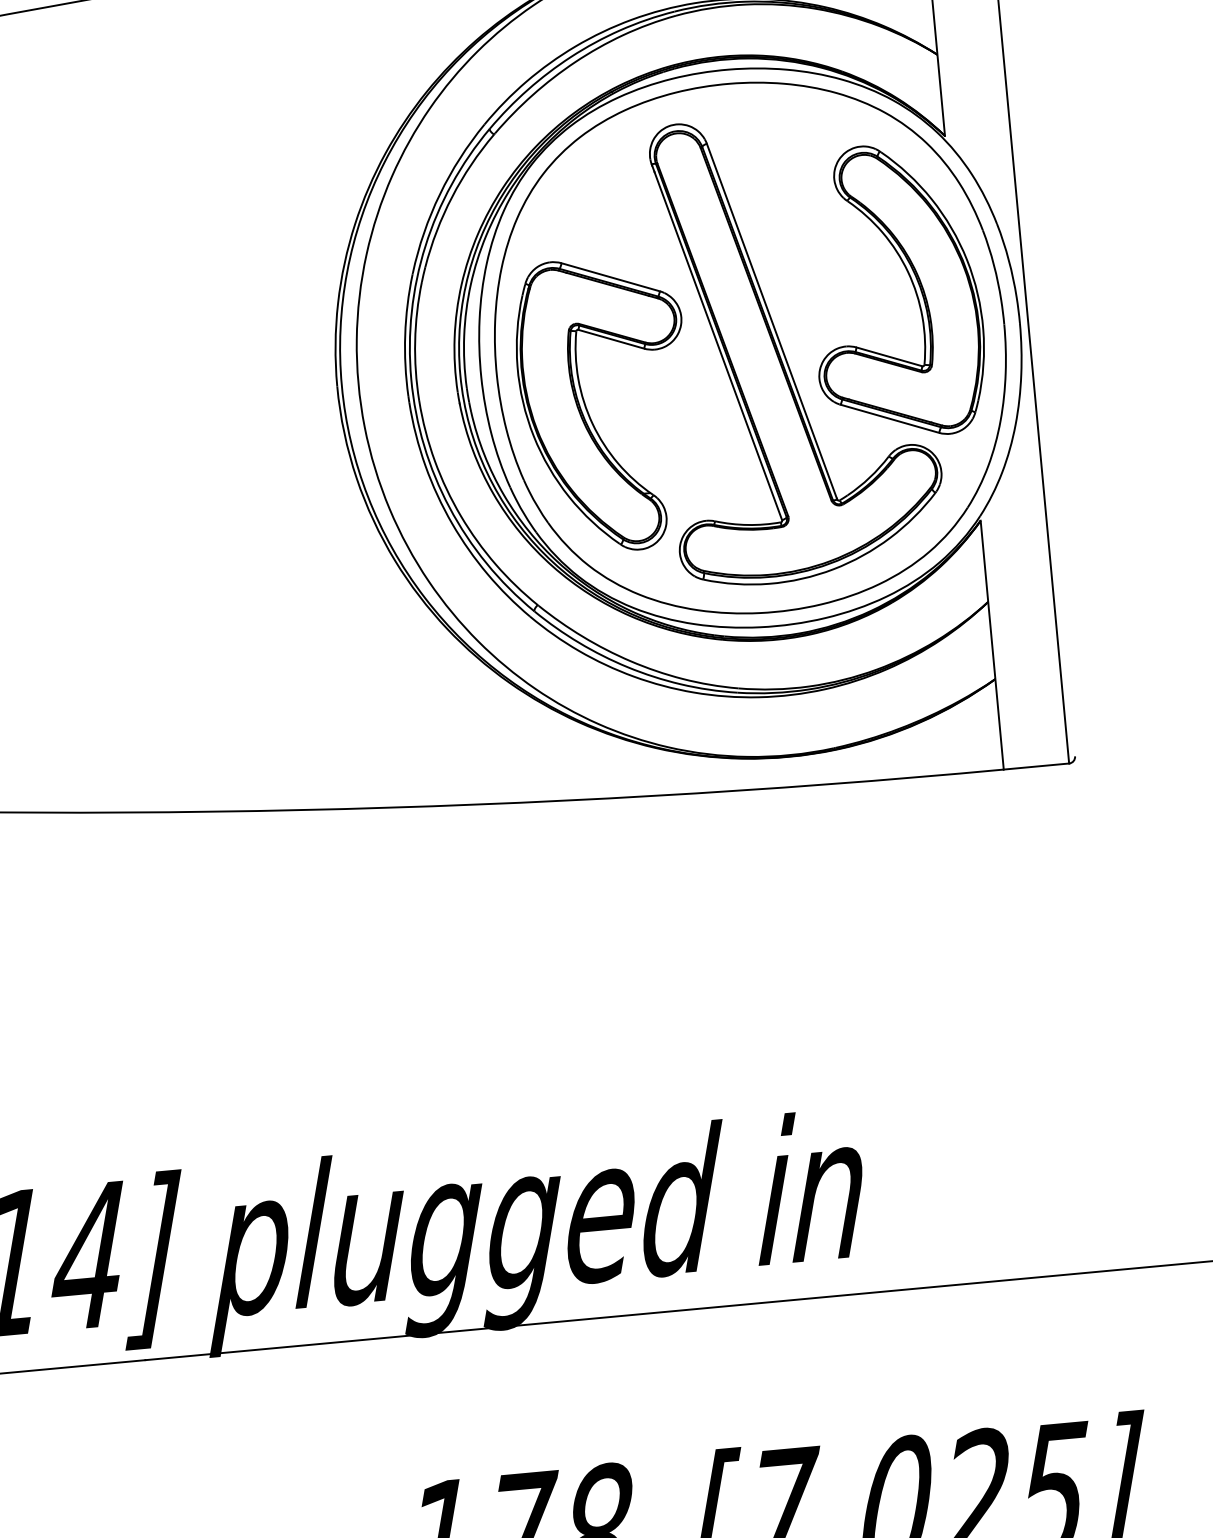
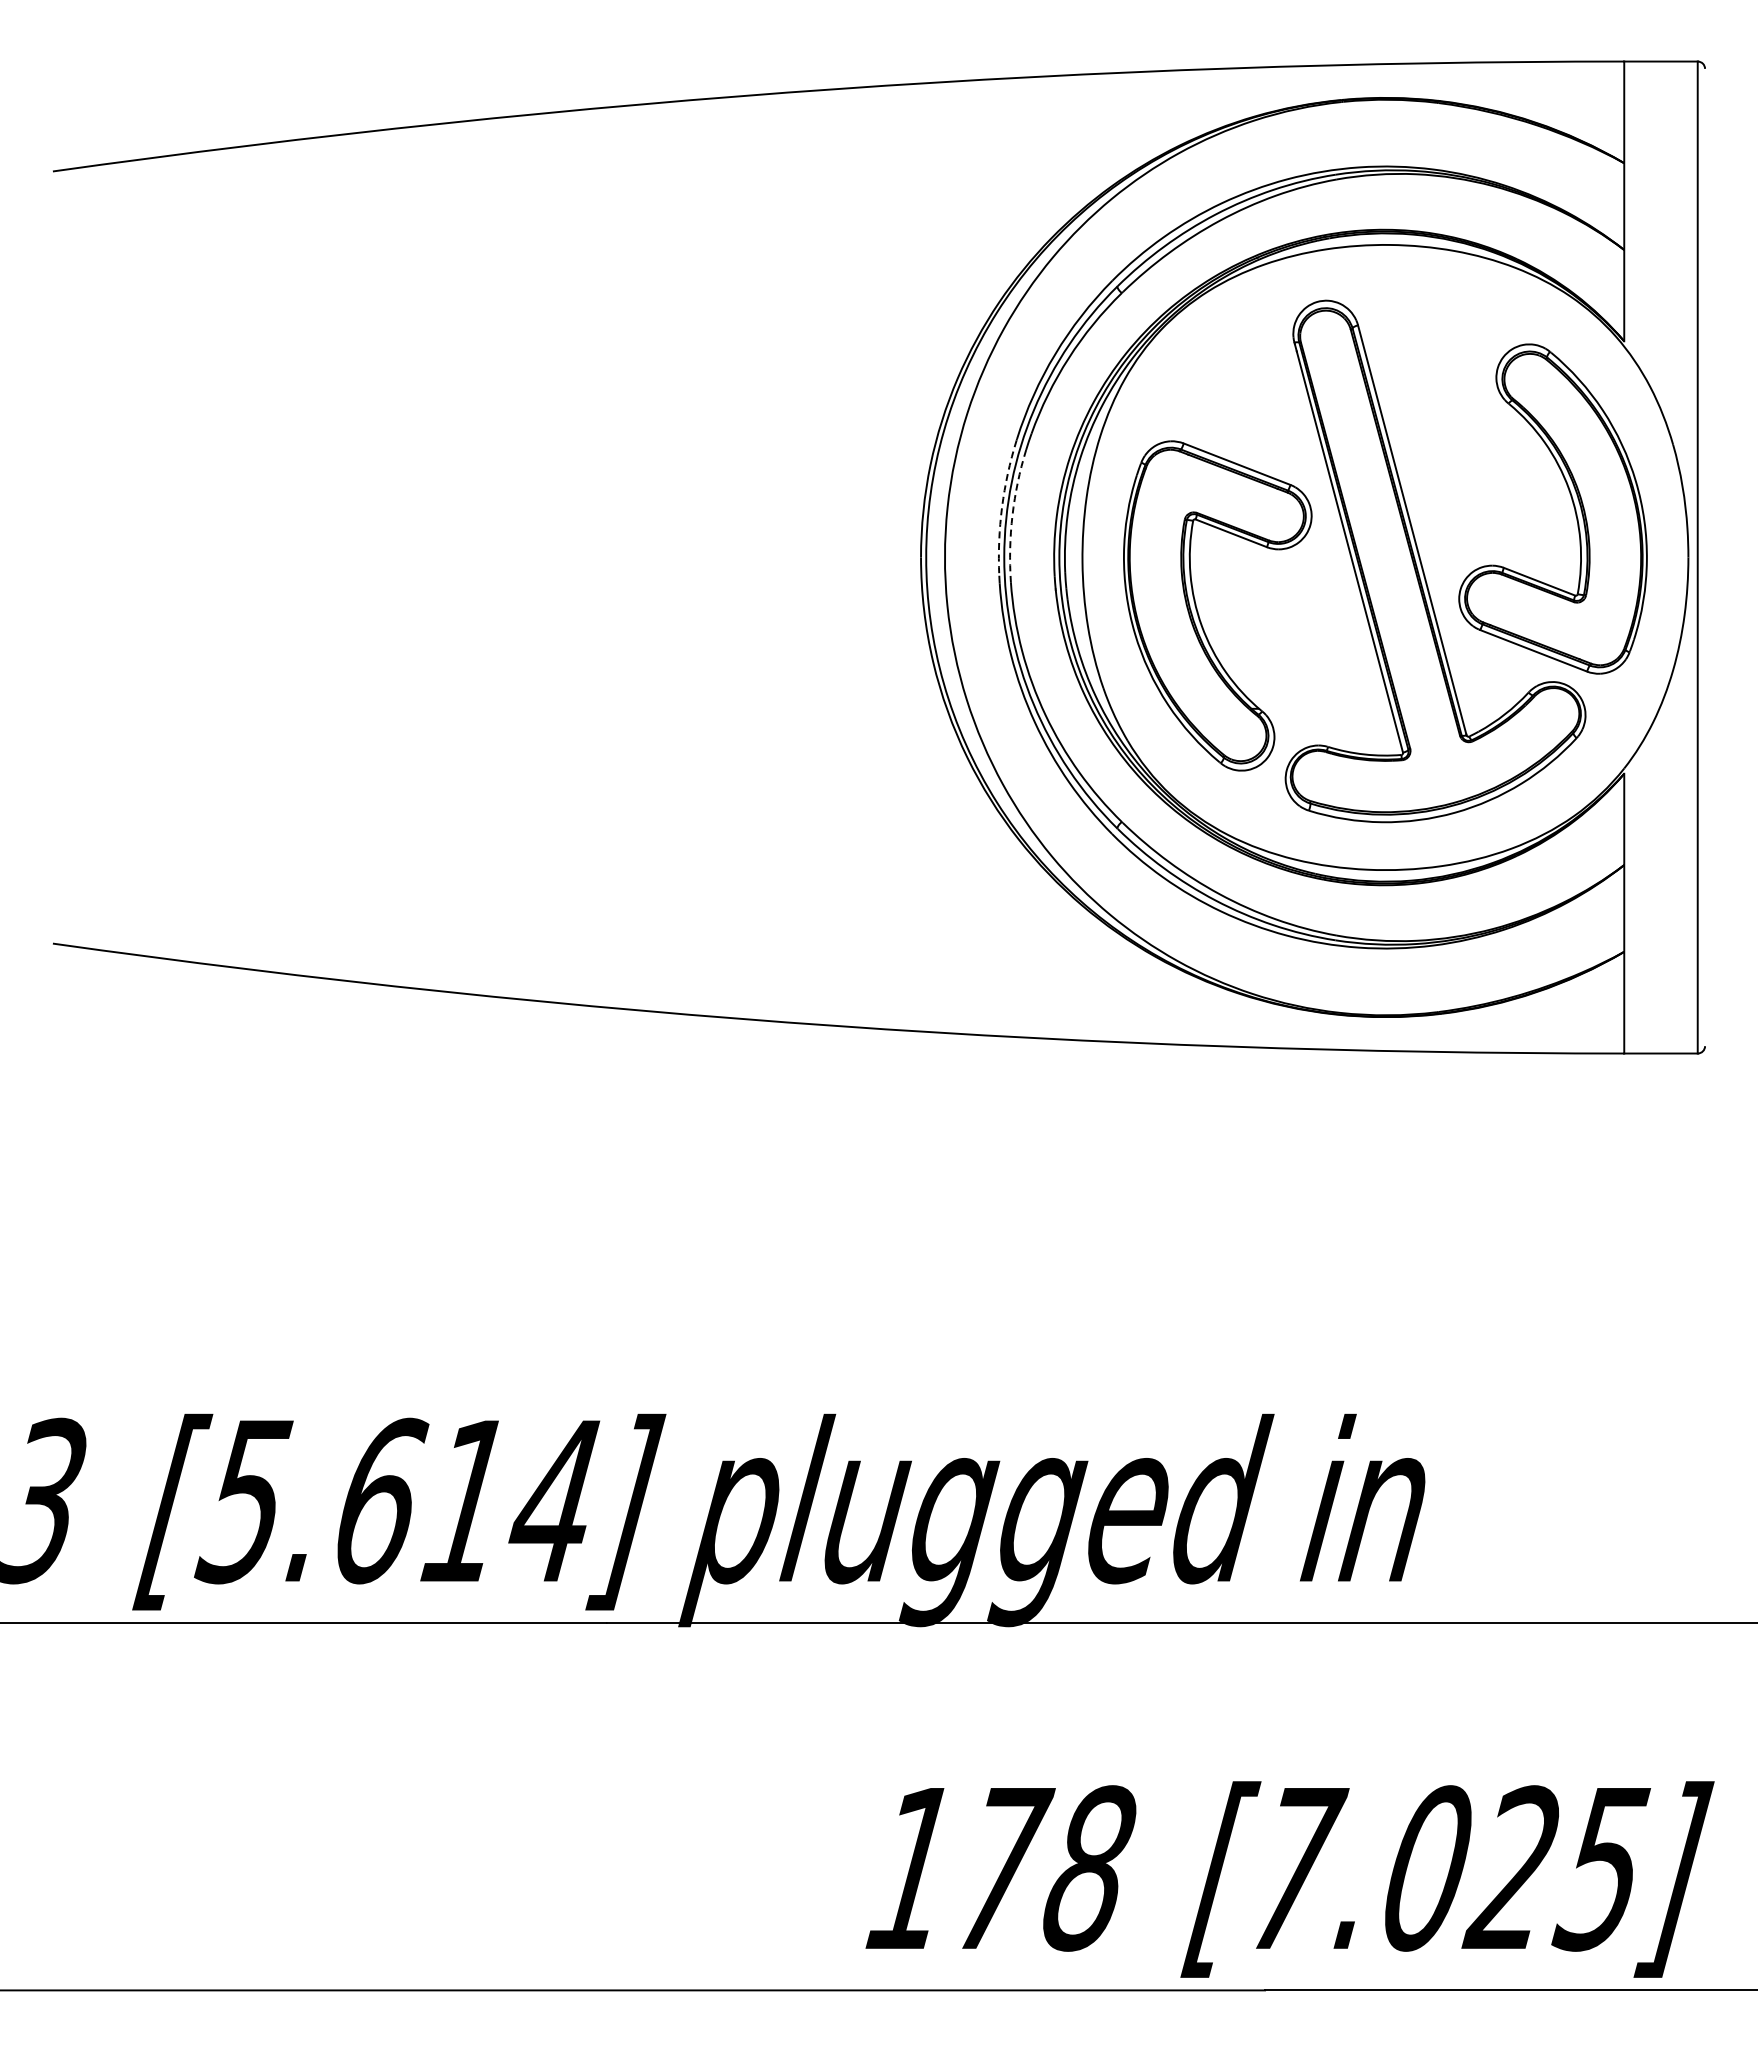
arc: (405, 335) -> (1002, 507), solid -> dashed
arc: (415, 341) -> (1012, 515), solid -> dashed
part: (750, 348) -> (1385, 557), removed

